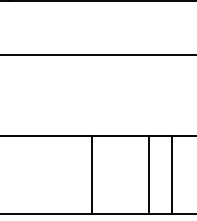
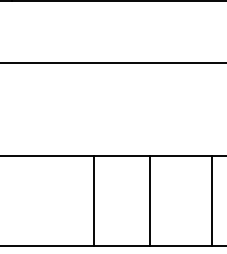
line: (91, 174) -> (93, 200), moved
line: (149, 174) -> (150, 200), moved
line: (171, 174) -> (211, 200), moved

